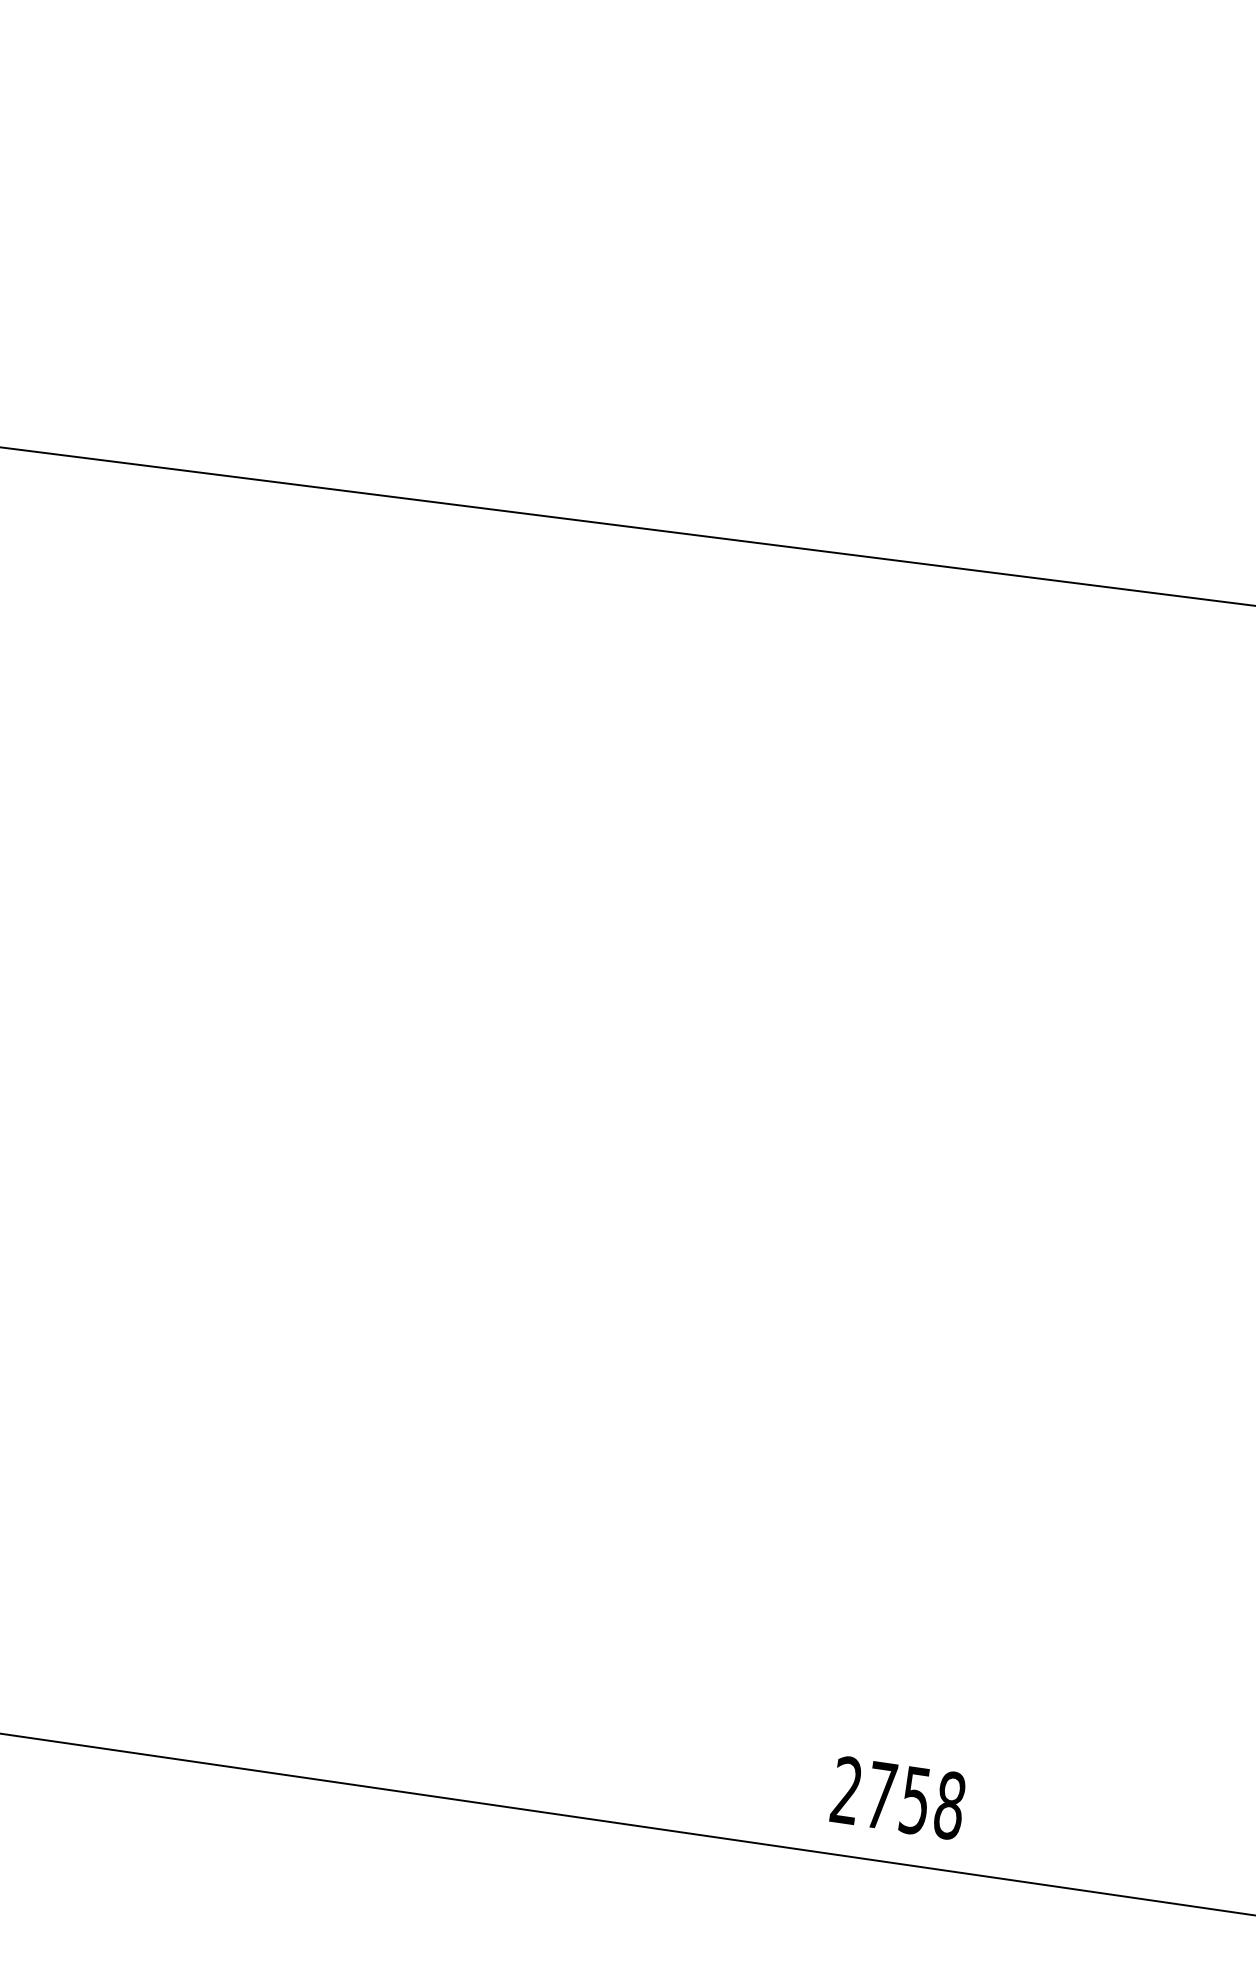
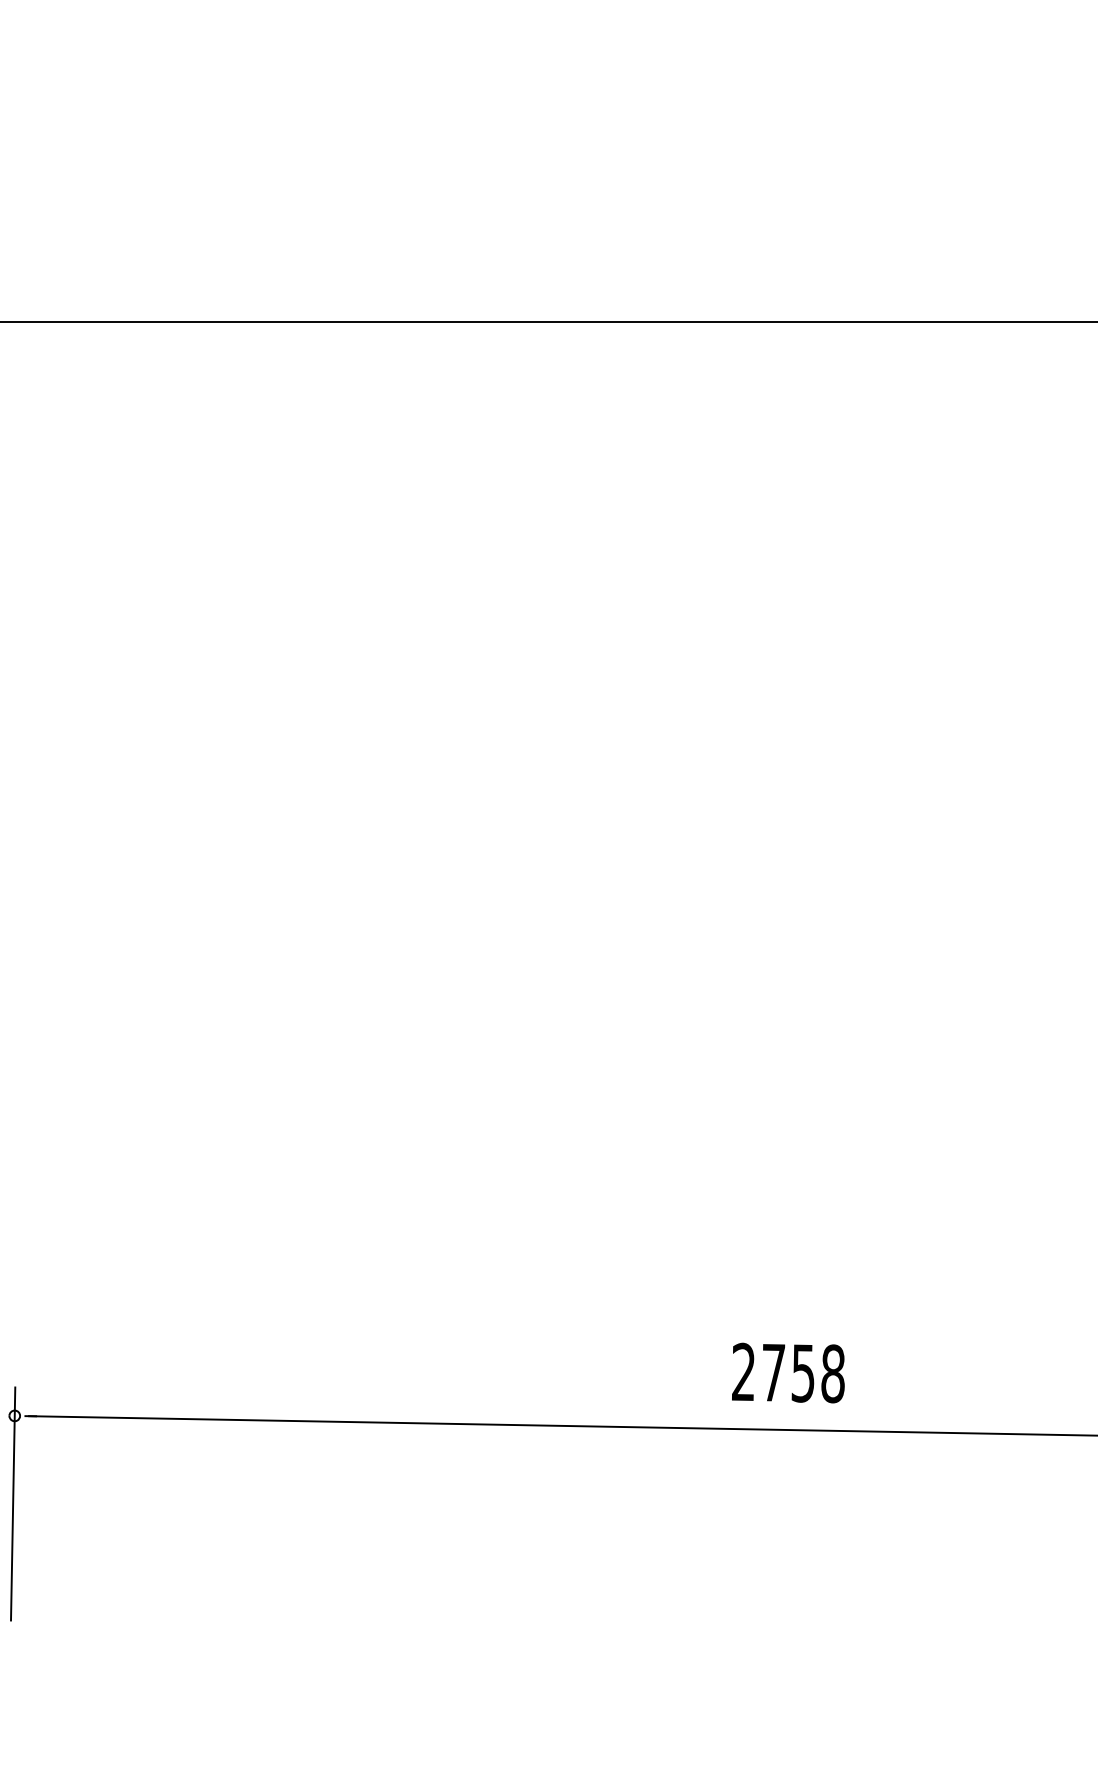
text: (898, 1797) -> (788, 1372), moved

